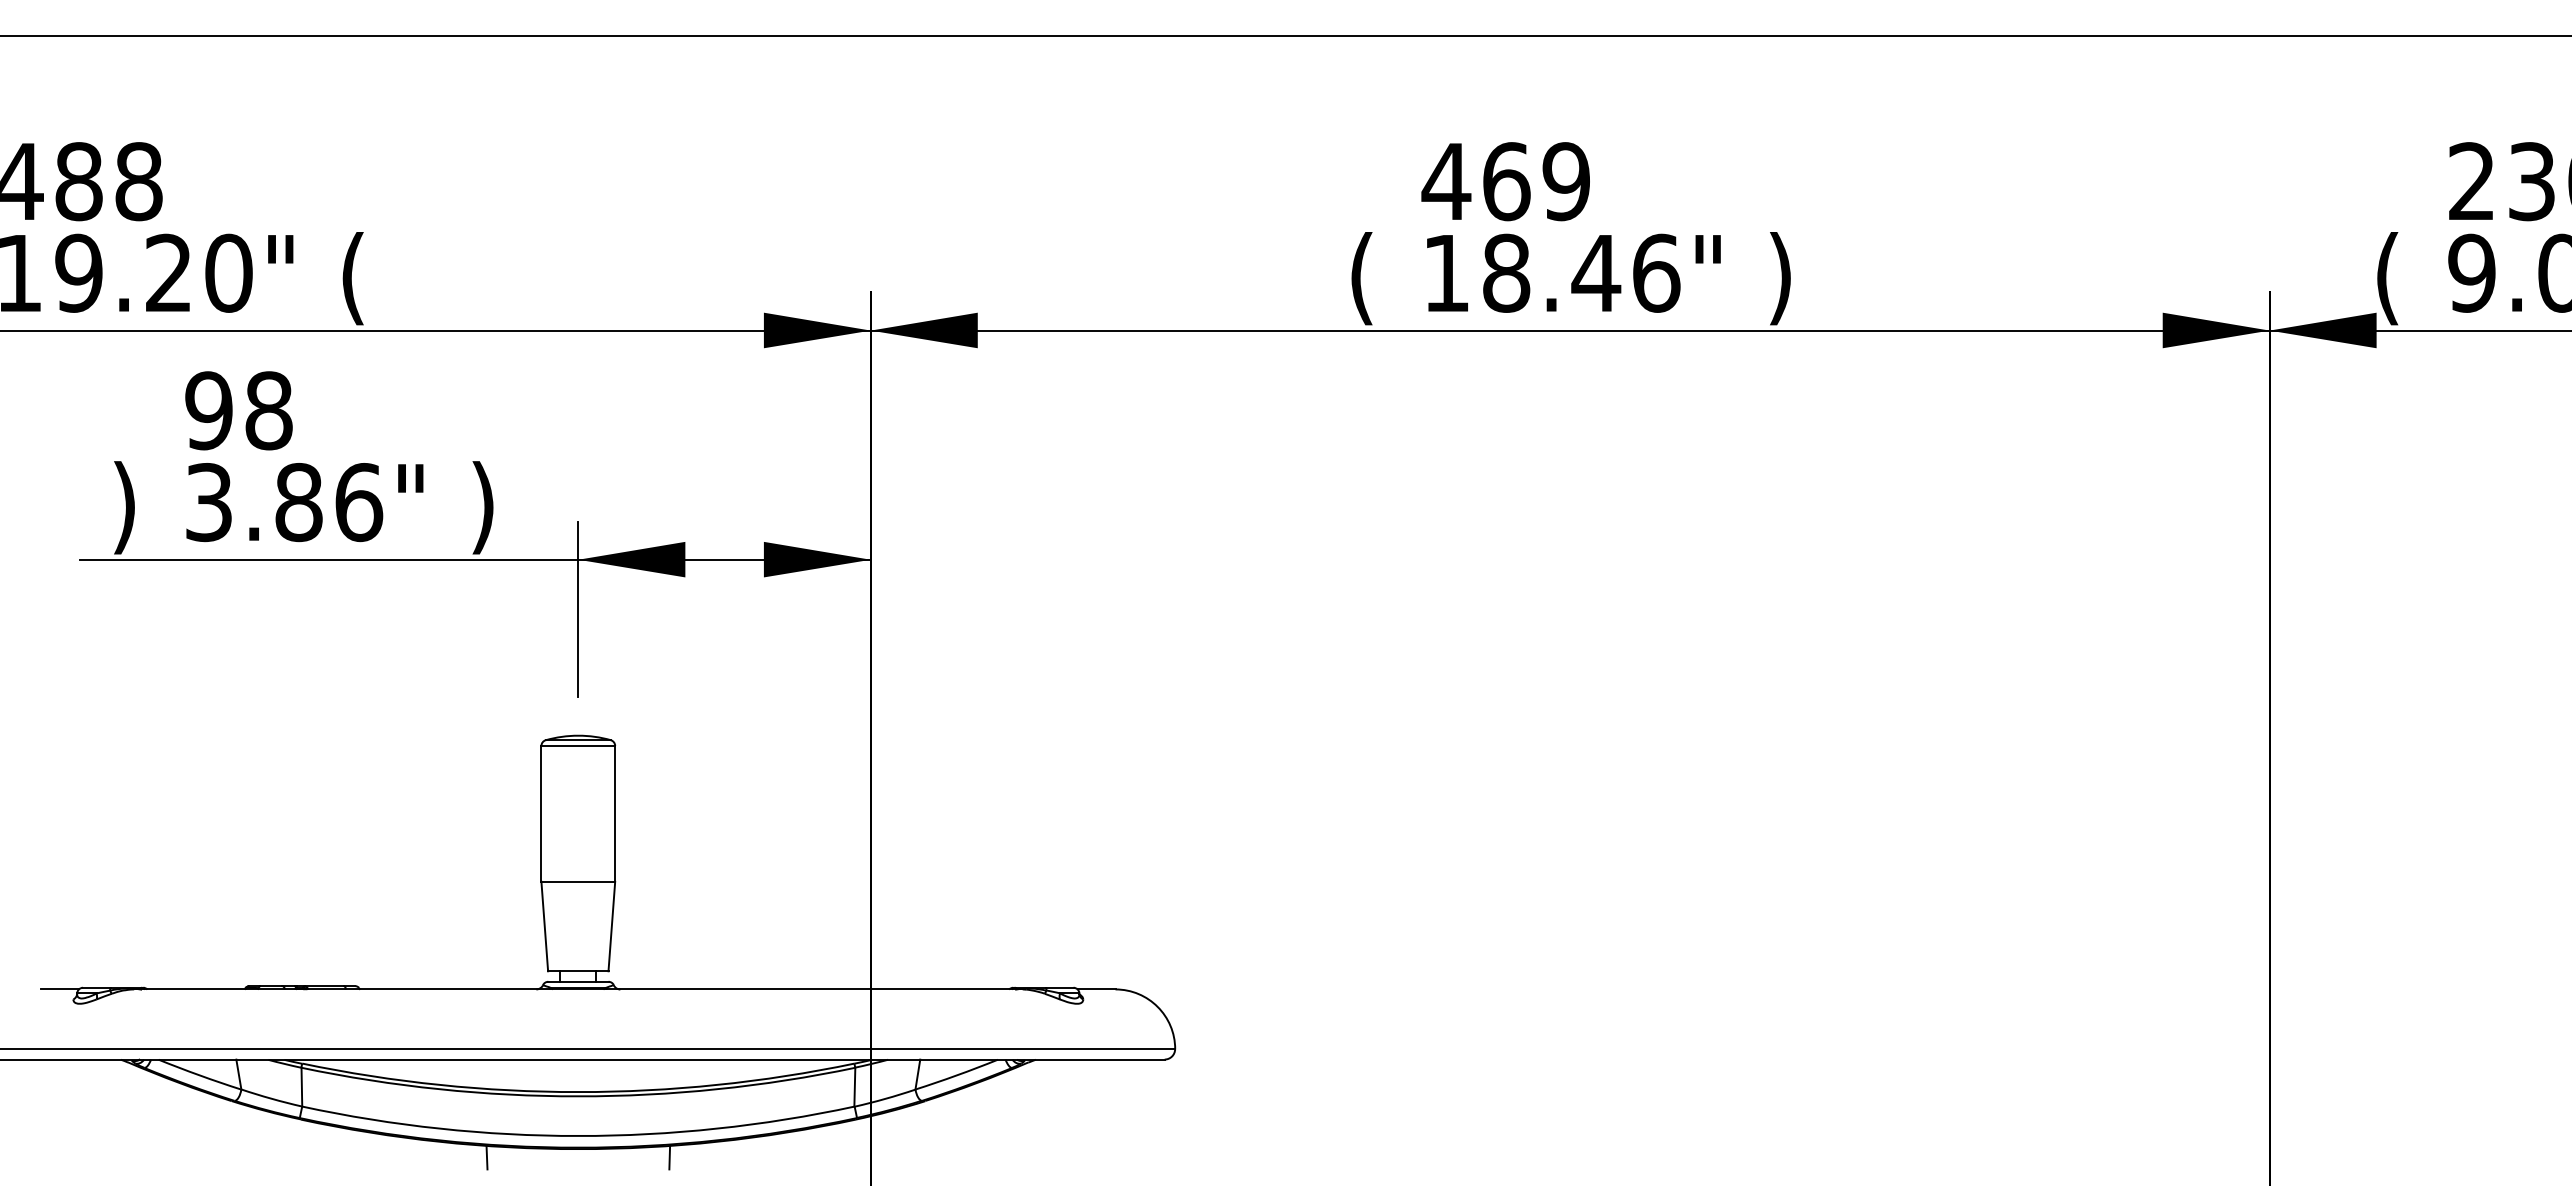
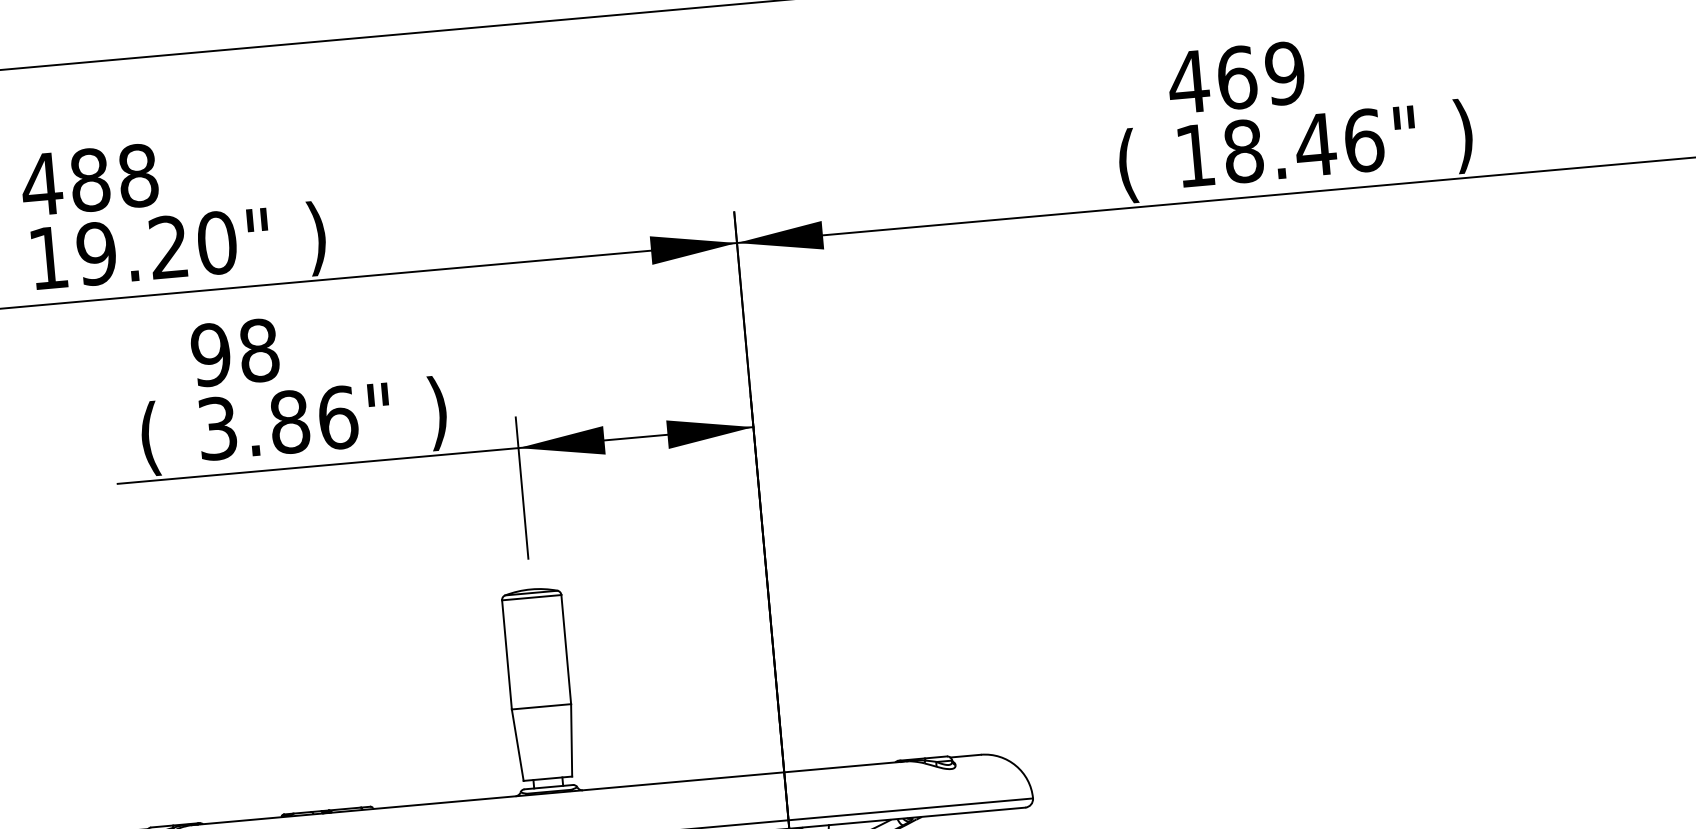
text: (352, 278) -> (316, 238), ( -> )
text: (124, 507) -> (150, 438), ) -> (

